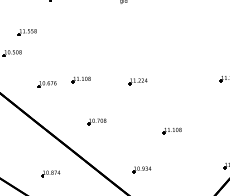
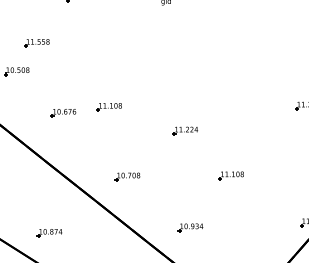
part: (137, 81) -> (184, 130), moved
part: (96, 121) -> (126, 176), moved
part: (50, 173) -> (49, 232), moved

